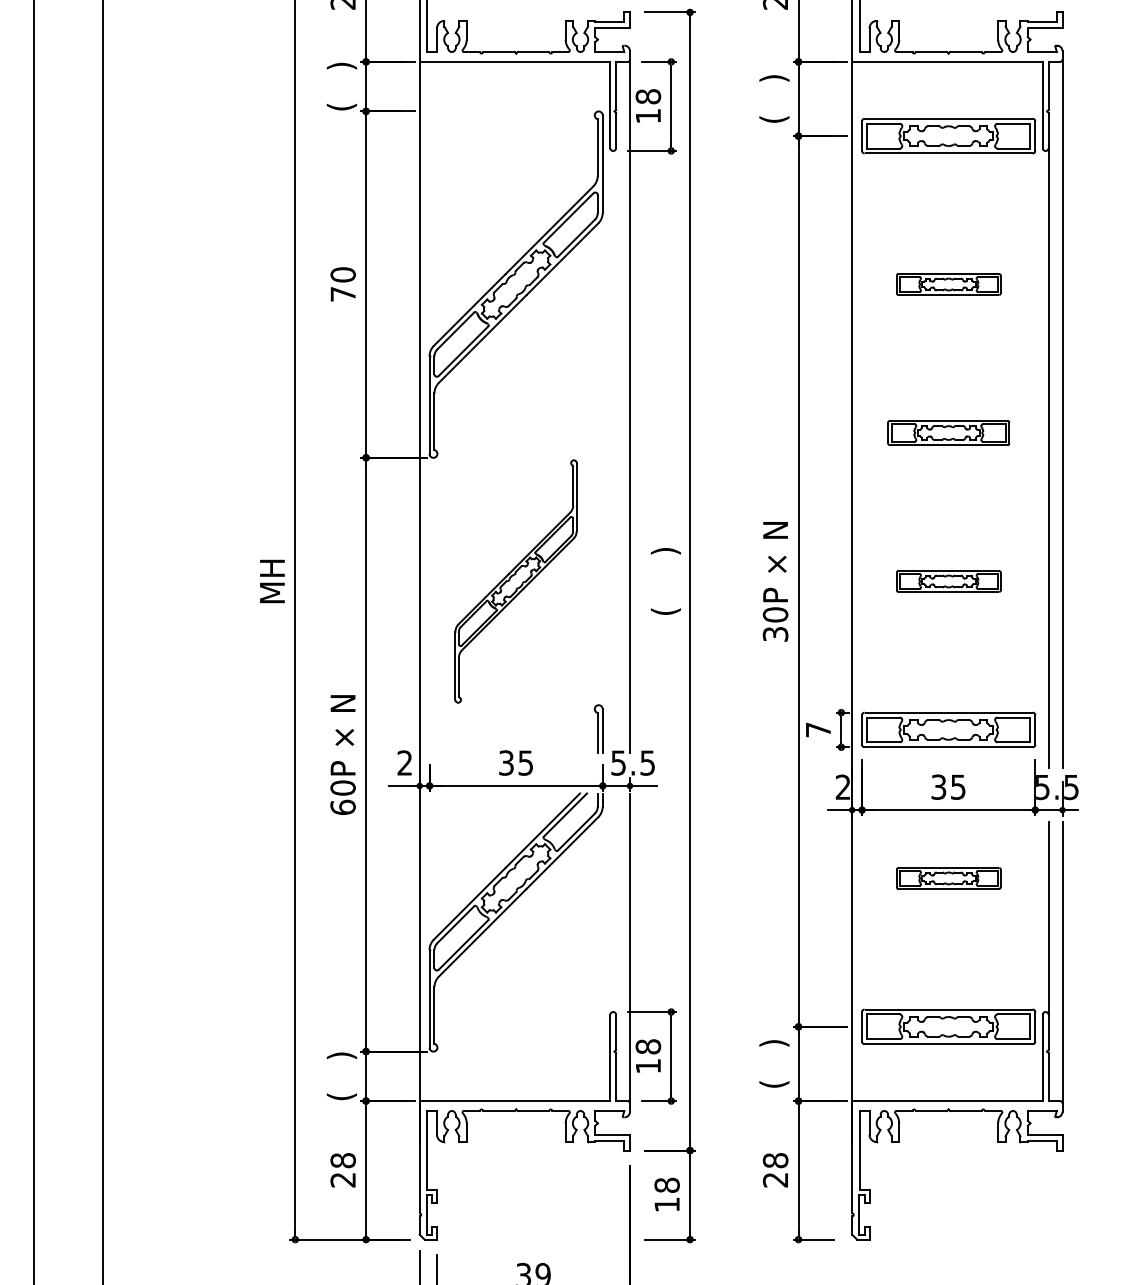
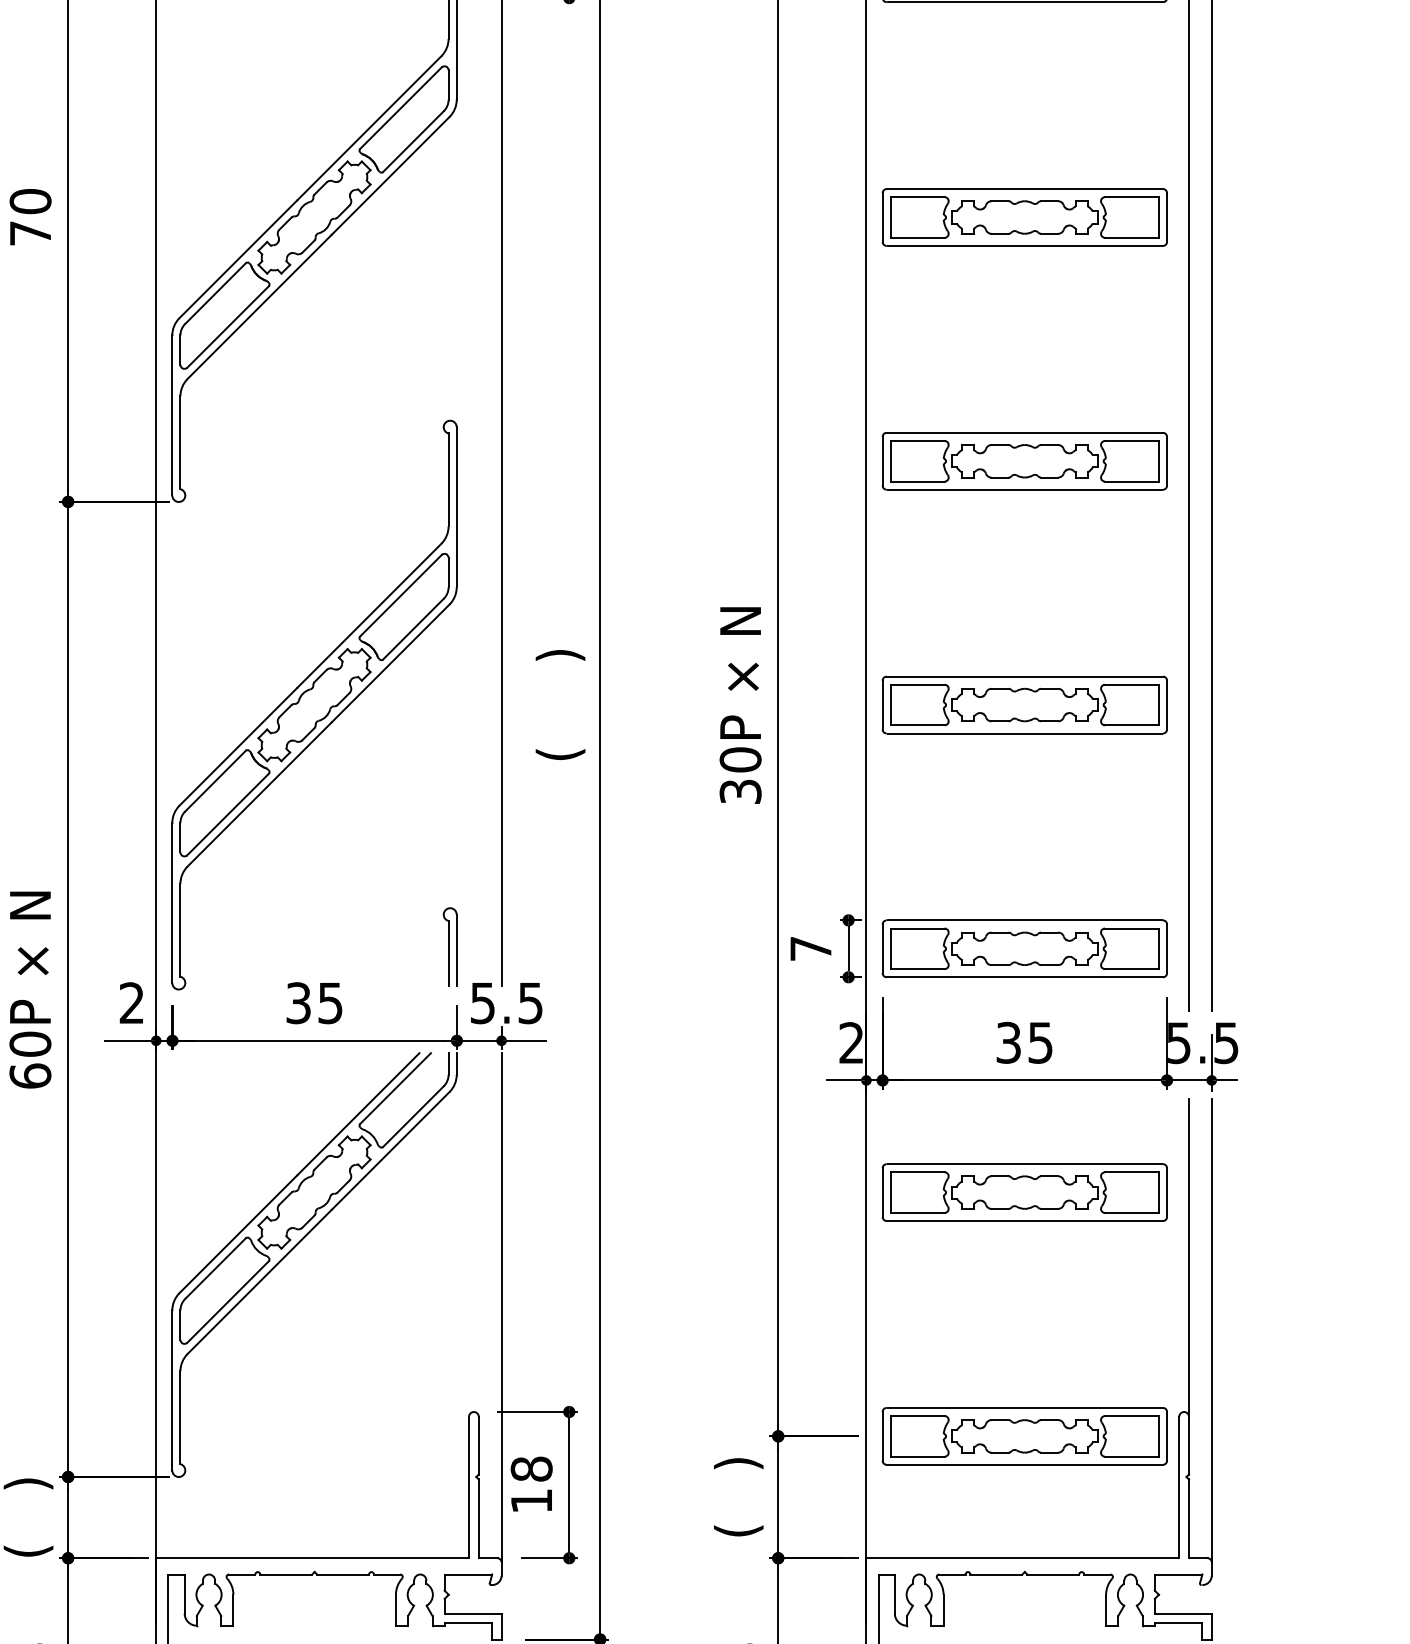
part: (948, 284) -> (1024, 217), size x1.67
part: (948, 432) -> (1024, 460), size x1.43
part: (515, 581) -> (313, 705), size x1.43
part: (948, 581) -> (1024, 705), size x1.67
part: (948, 878) -> (1024, 1192), size x1.67

